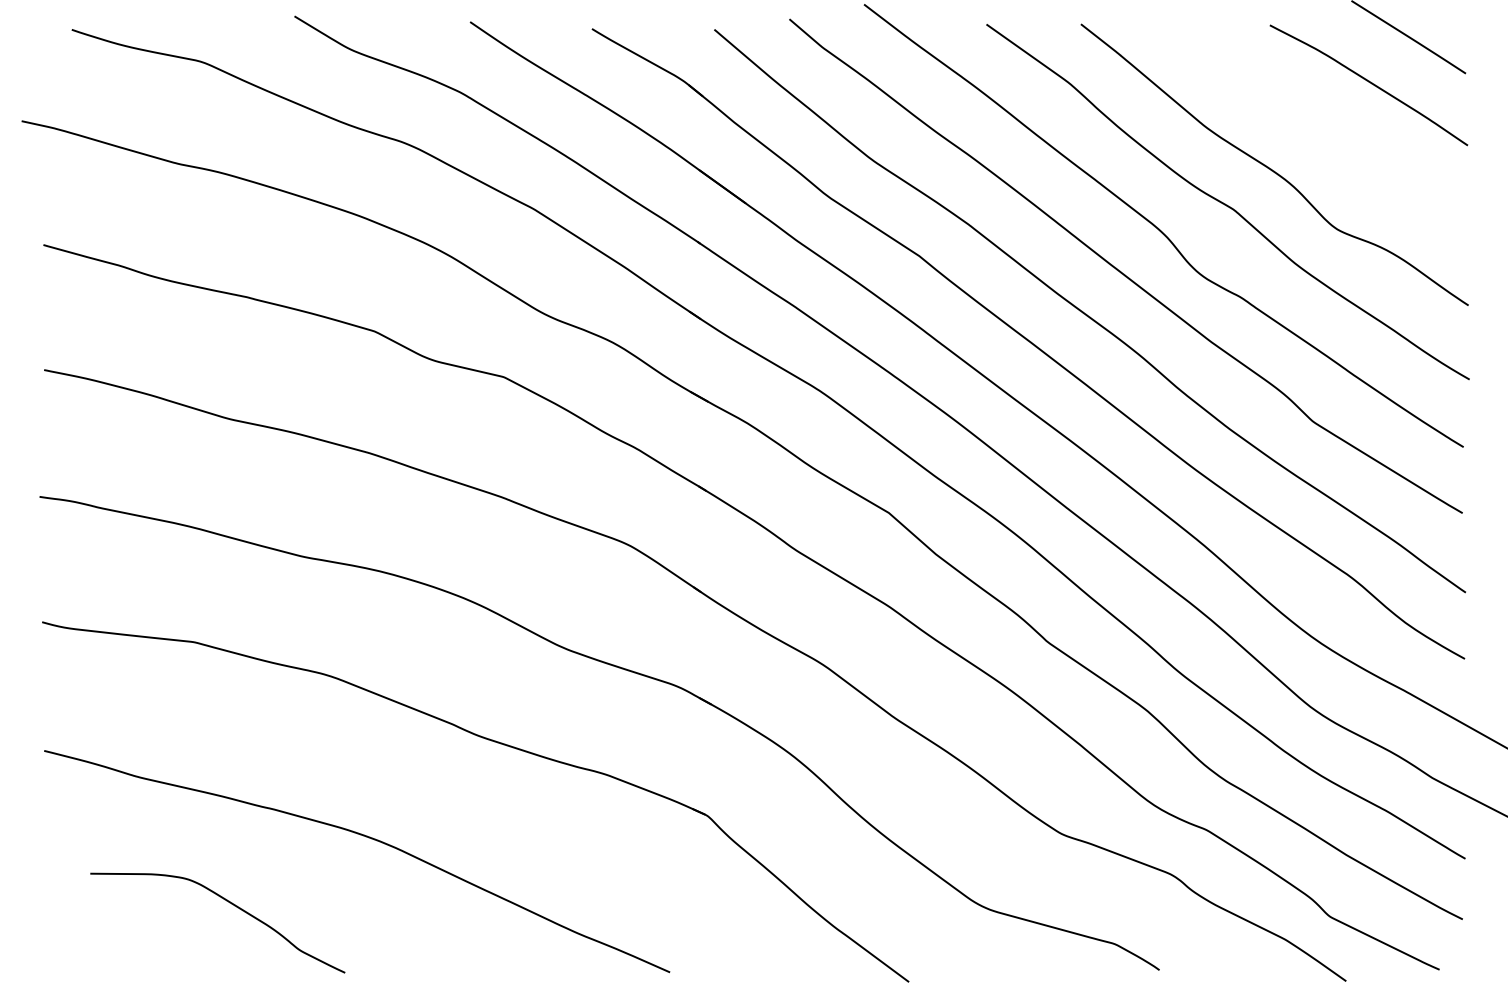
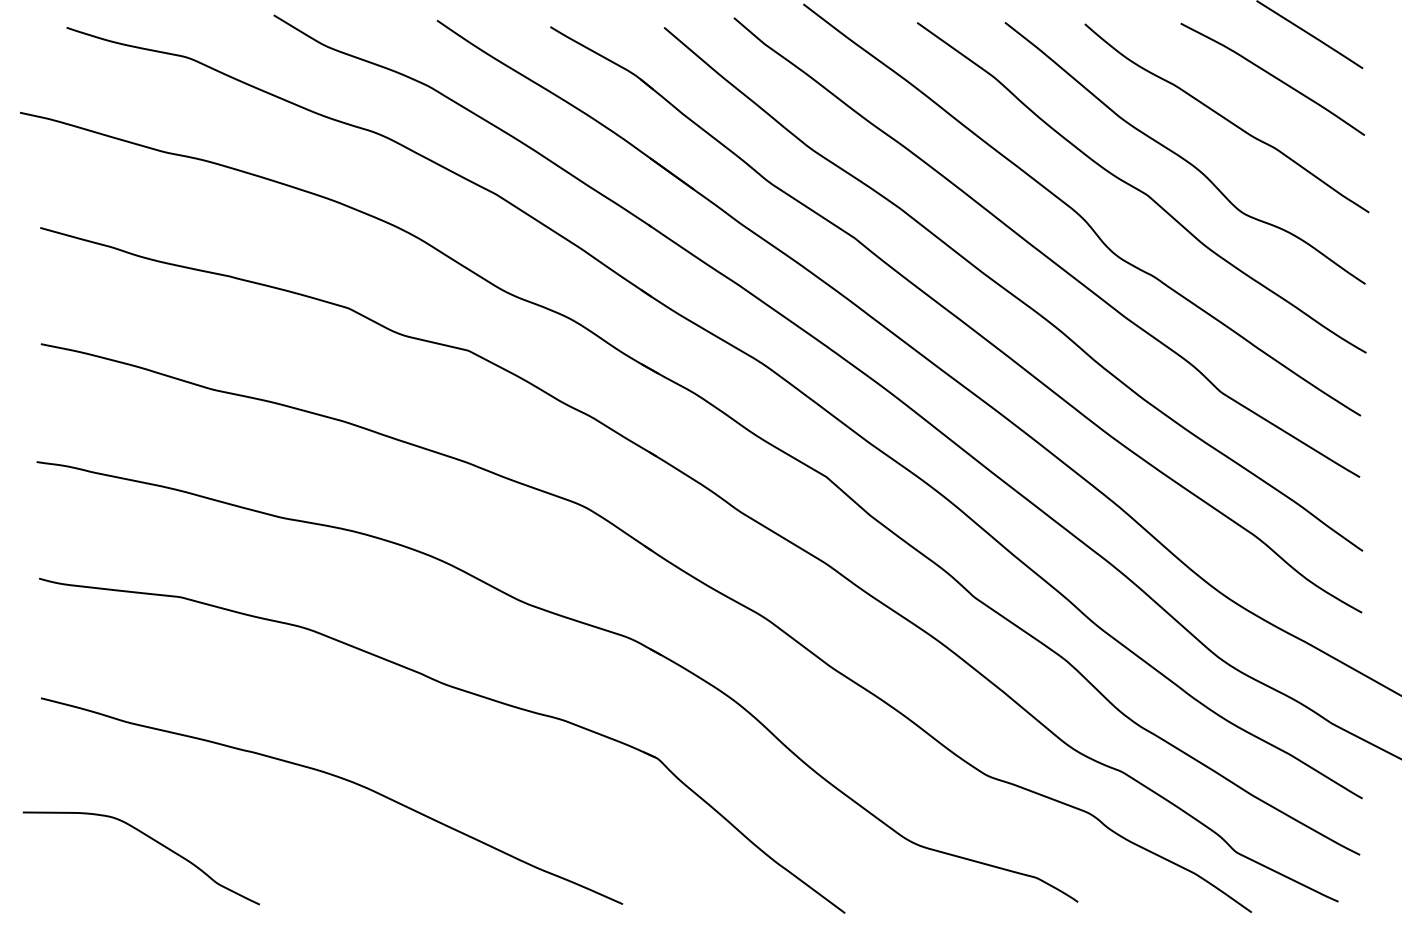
curve: (1319, 127) -> (1226, 118), added
curve: (226, 901) -> (149, 838), moved

